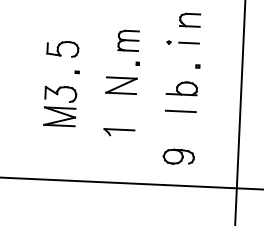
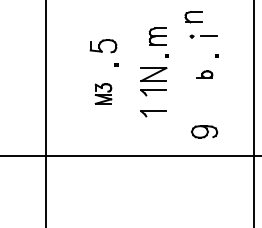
part: (189, 20) -> (193, 17), moved
part: (181, 88) -> (204, 74), size x0.6
part: (60, 105) -> (103, 93), size x0.6
part: (120, 107) -> (153, 92), added
line: (180, 111) -> (204, 93), removed

